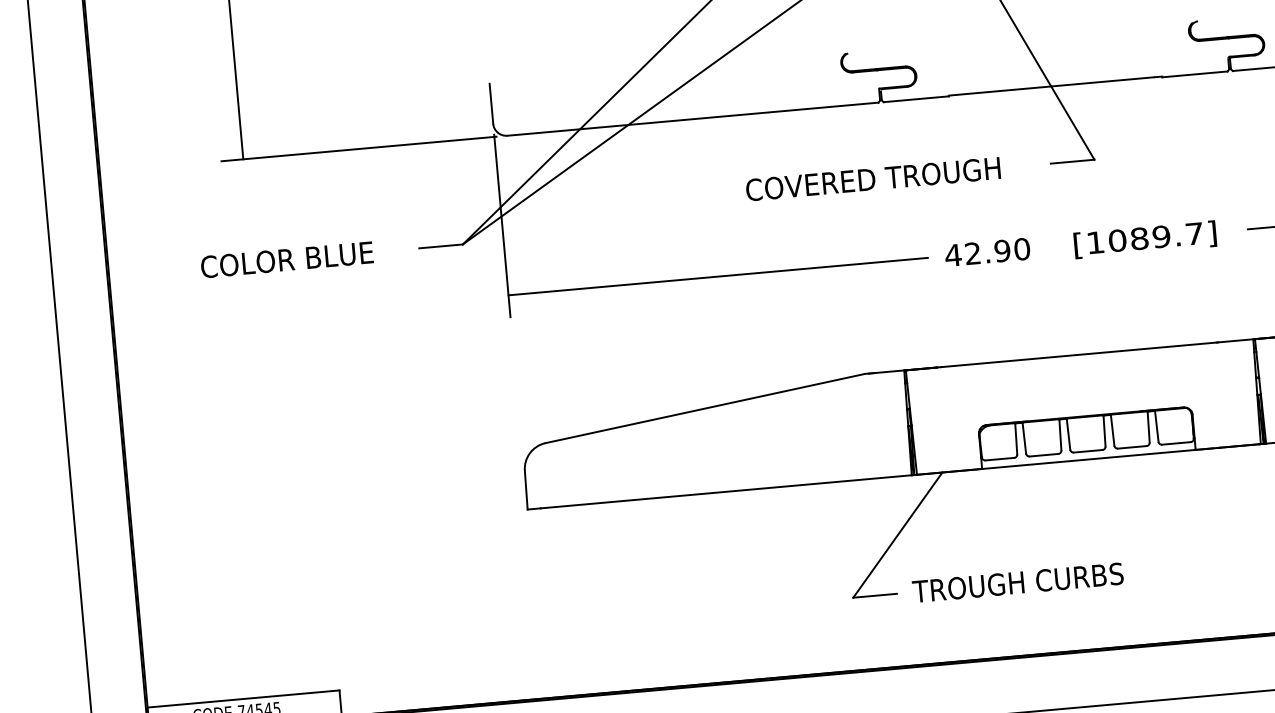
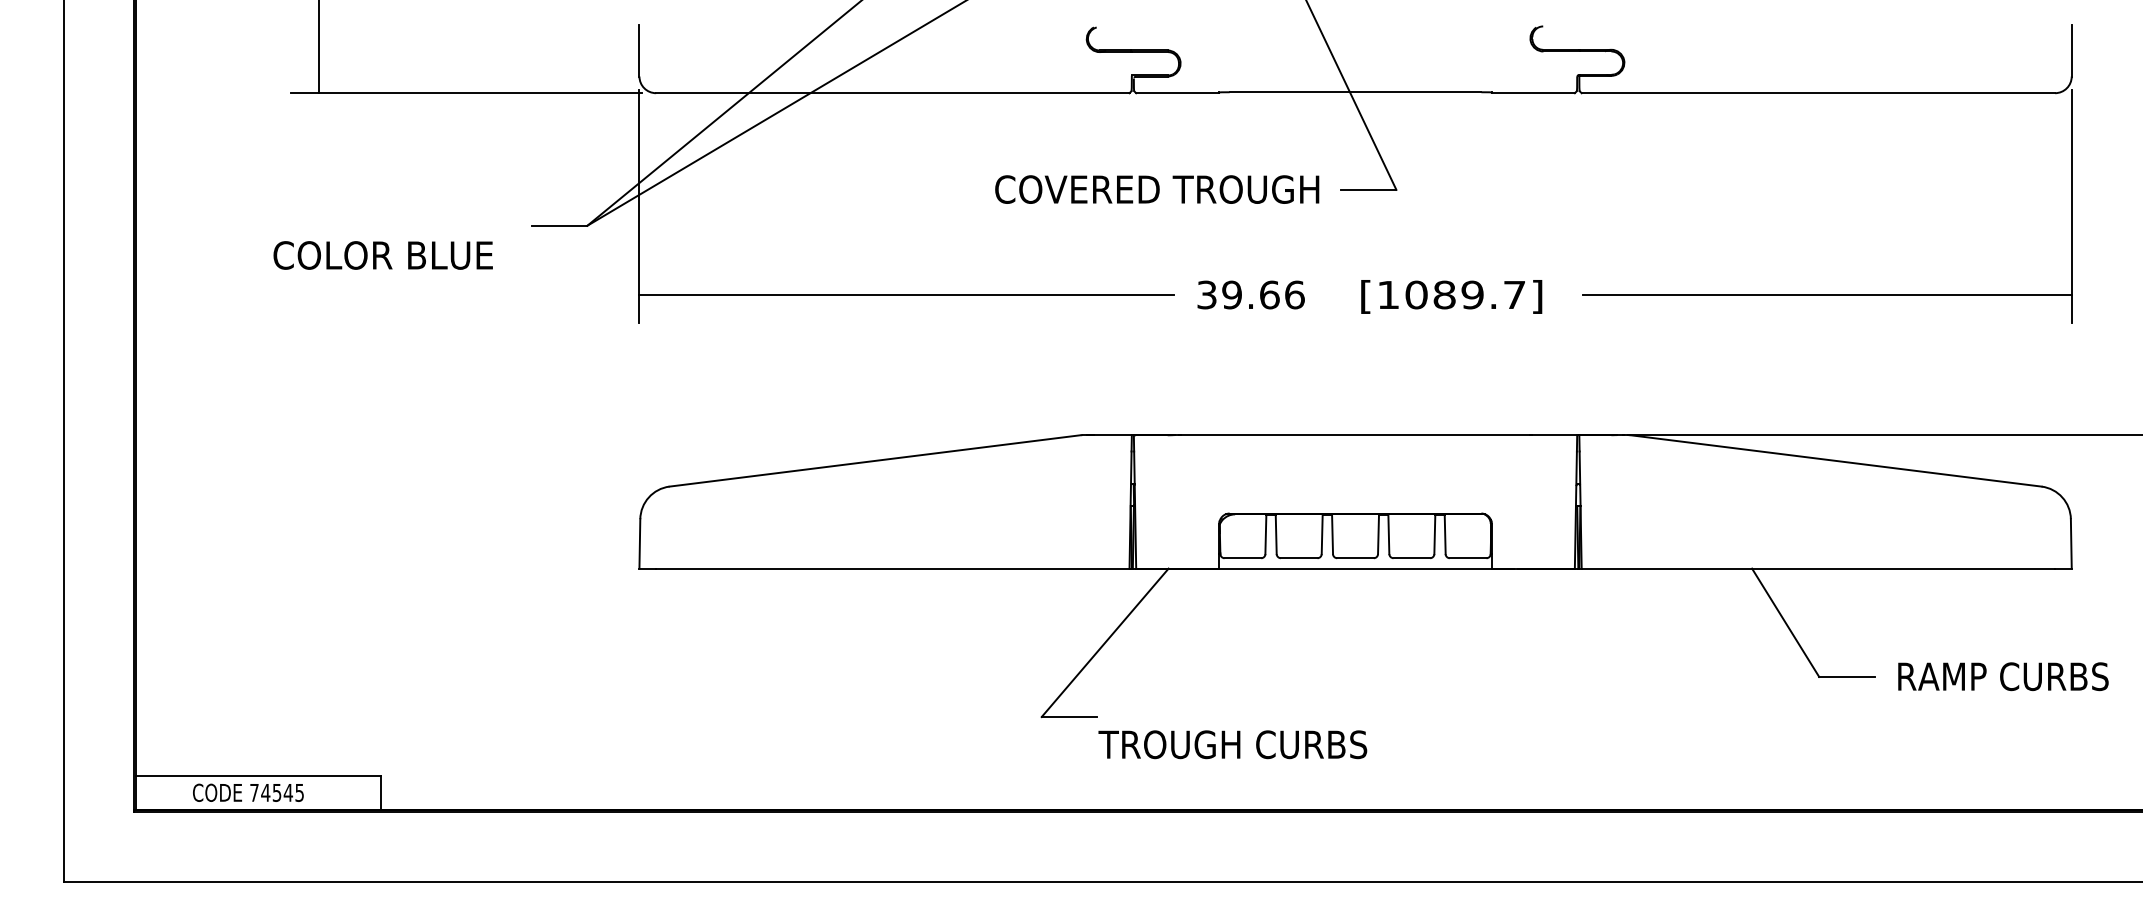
text: (873, 179) -> (1157, 189), moved
text: (987, 251) -> (1250, 294), 42.90 -> 39.66
text: (286, 259) -> (382, 255), moved
text: (1017, 582) -> (1232, 744), moved

